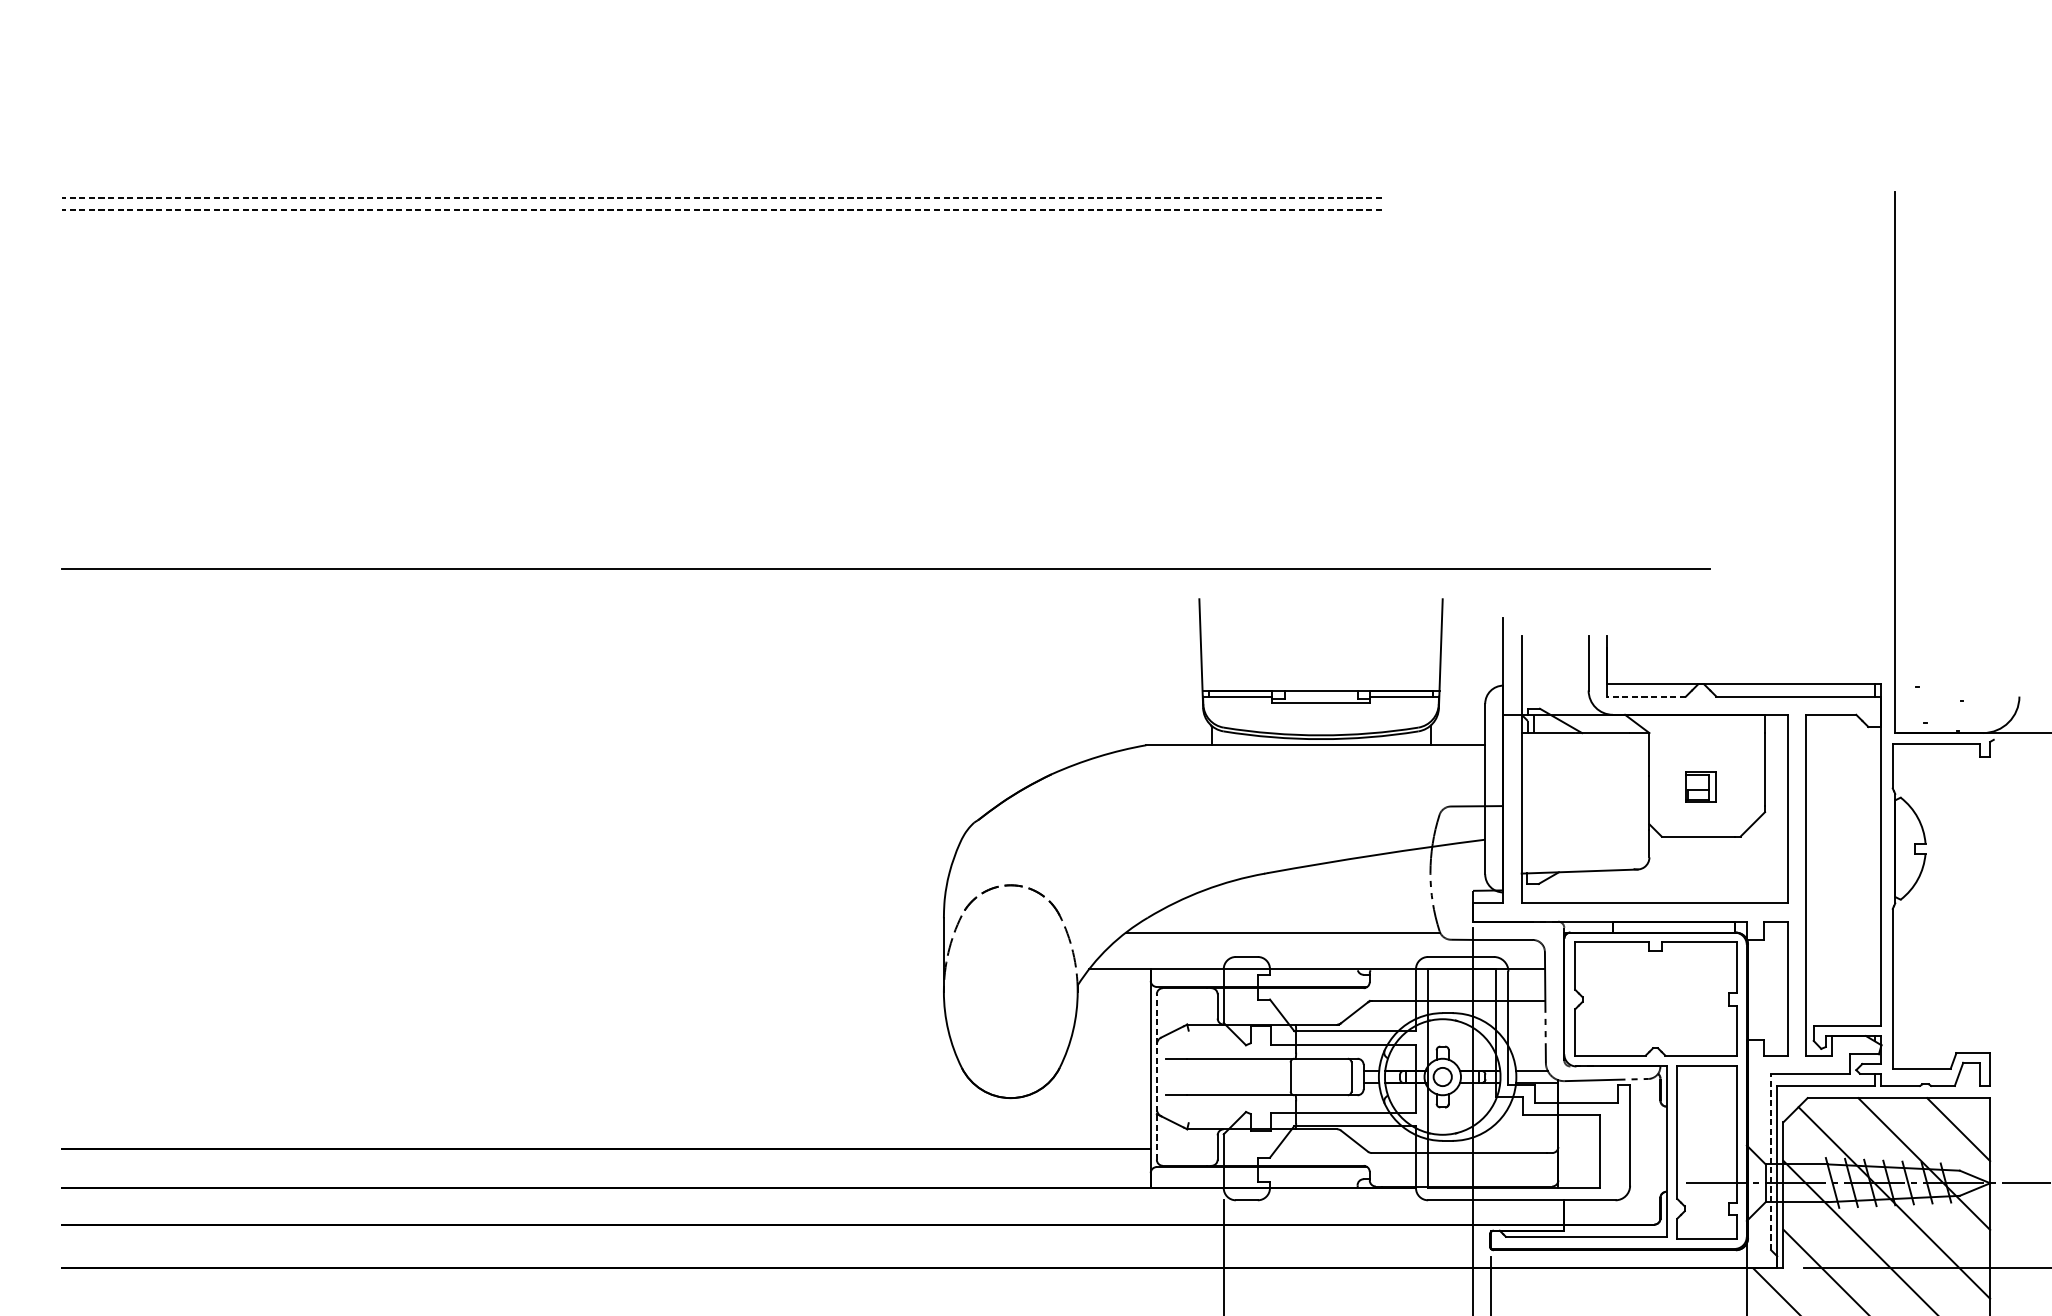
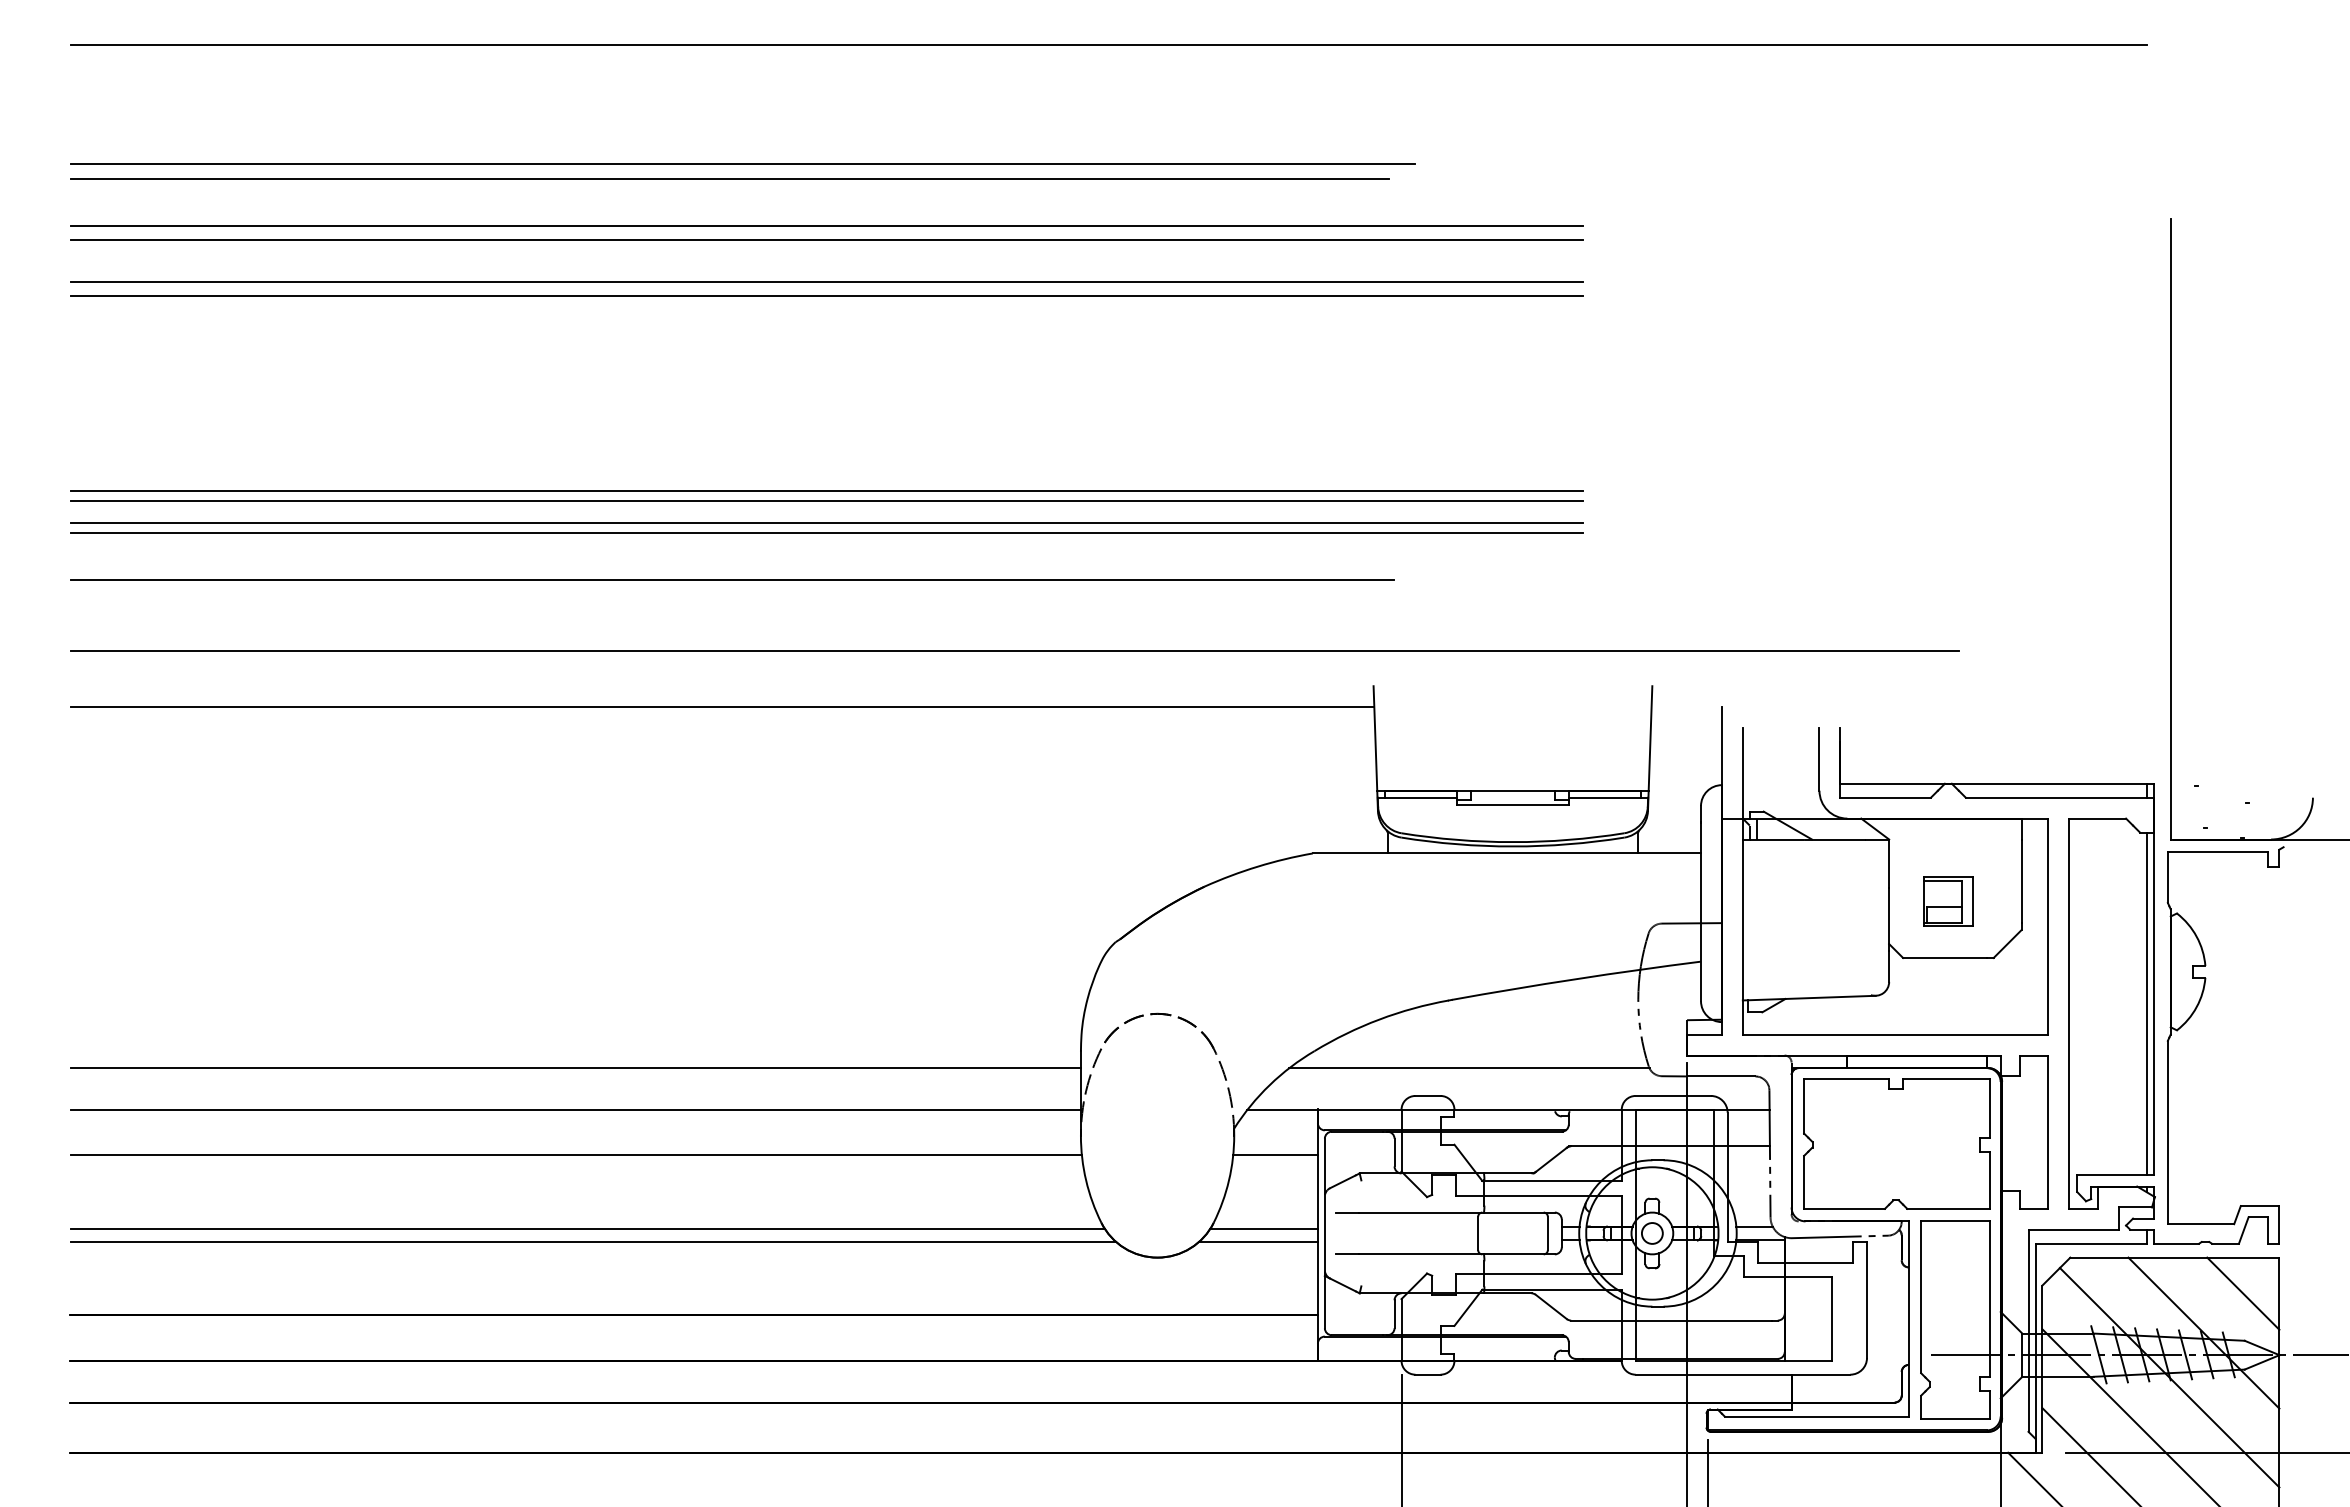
line: (967, 39) -> (1108, 45), added
line: (648, 142) -> (742, 163), added
line: (637, 156) -> (729, 178), added
line: (721, 197) -> (826, 226), dashed -> solid
line: (721, 210) -> (826, 240), dashed -> solid
line: (721, 246) -> (826, 282), added
line: (721, 259) -> (826, 296), added
line: (721, 429) -> (826, 491), added
line: (721, 437) -> (826, 500), added
line: (721, 457) -> (826, 523), added
line: (721, 465) -> (826, 532), added
line: (639, 506) -> (732, 580), added
line: (630, 617) -> (722, 707), added
line: (1646, 696) -> (1885, 797), dashed -> solid
part: (1701, 787) -> (1948, 901), size x1.43
line: (1874, 876) -> (2147, 1003), added
line: (502, 932) -> (575, 1068), added
line: (502, 968) -> (575, 1109), added
line: (502, 1008) -> (575, 1155), added
line: (1113, 1008) -> (1275, 1155), added
line: (513, 1073) -> (587, 1229), added
line: (1103, 1073) -> (1263, 1229), added
line: (1156, 1077) -> (1324, 1233), dashed -> solid
line: (517, 1084) -> (592, 1241), added
line: (1098, 1084) -> (1258, 1241), added
line: (1771, 1161) -> (2028, 1330), dashed -> solid

